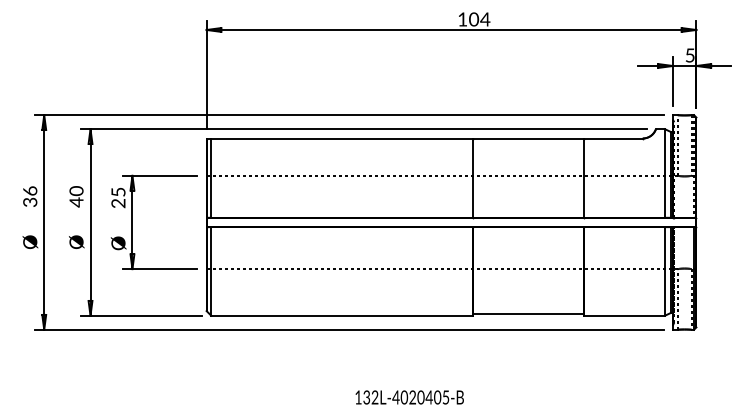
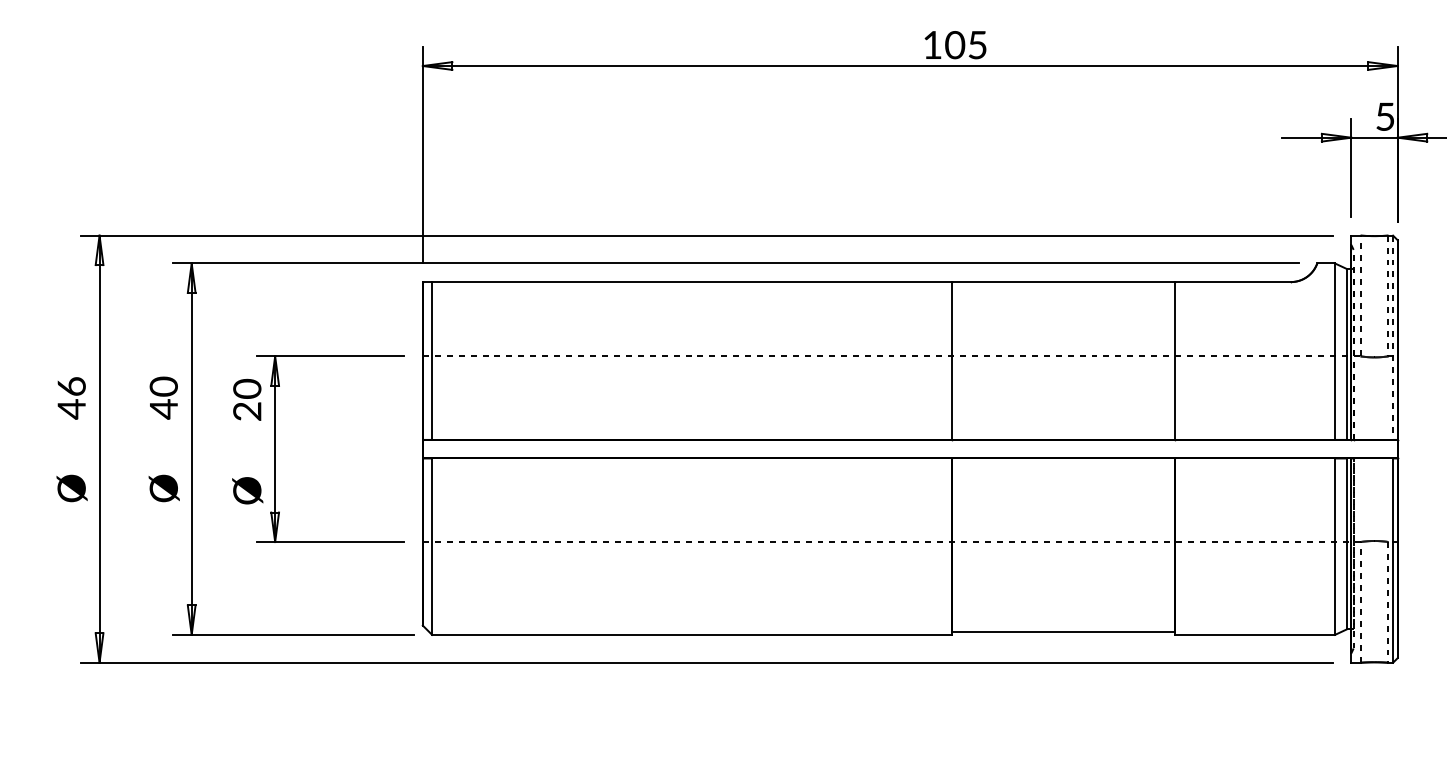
text: (485, 19) -> (977, 45), 104 -> 105
text: (118, 192) -> (247, 389), 25 -> 20
text: (30, 202) -> (72, 409), 36 -> 46

